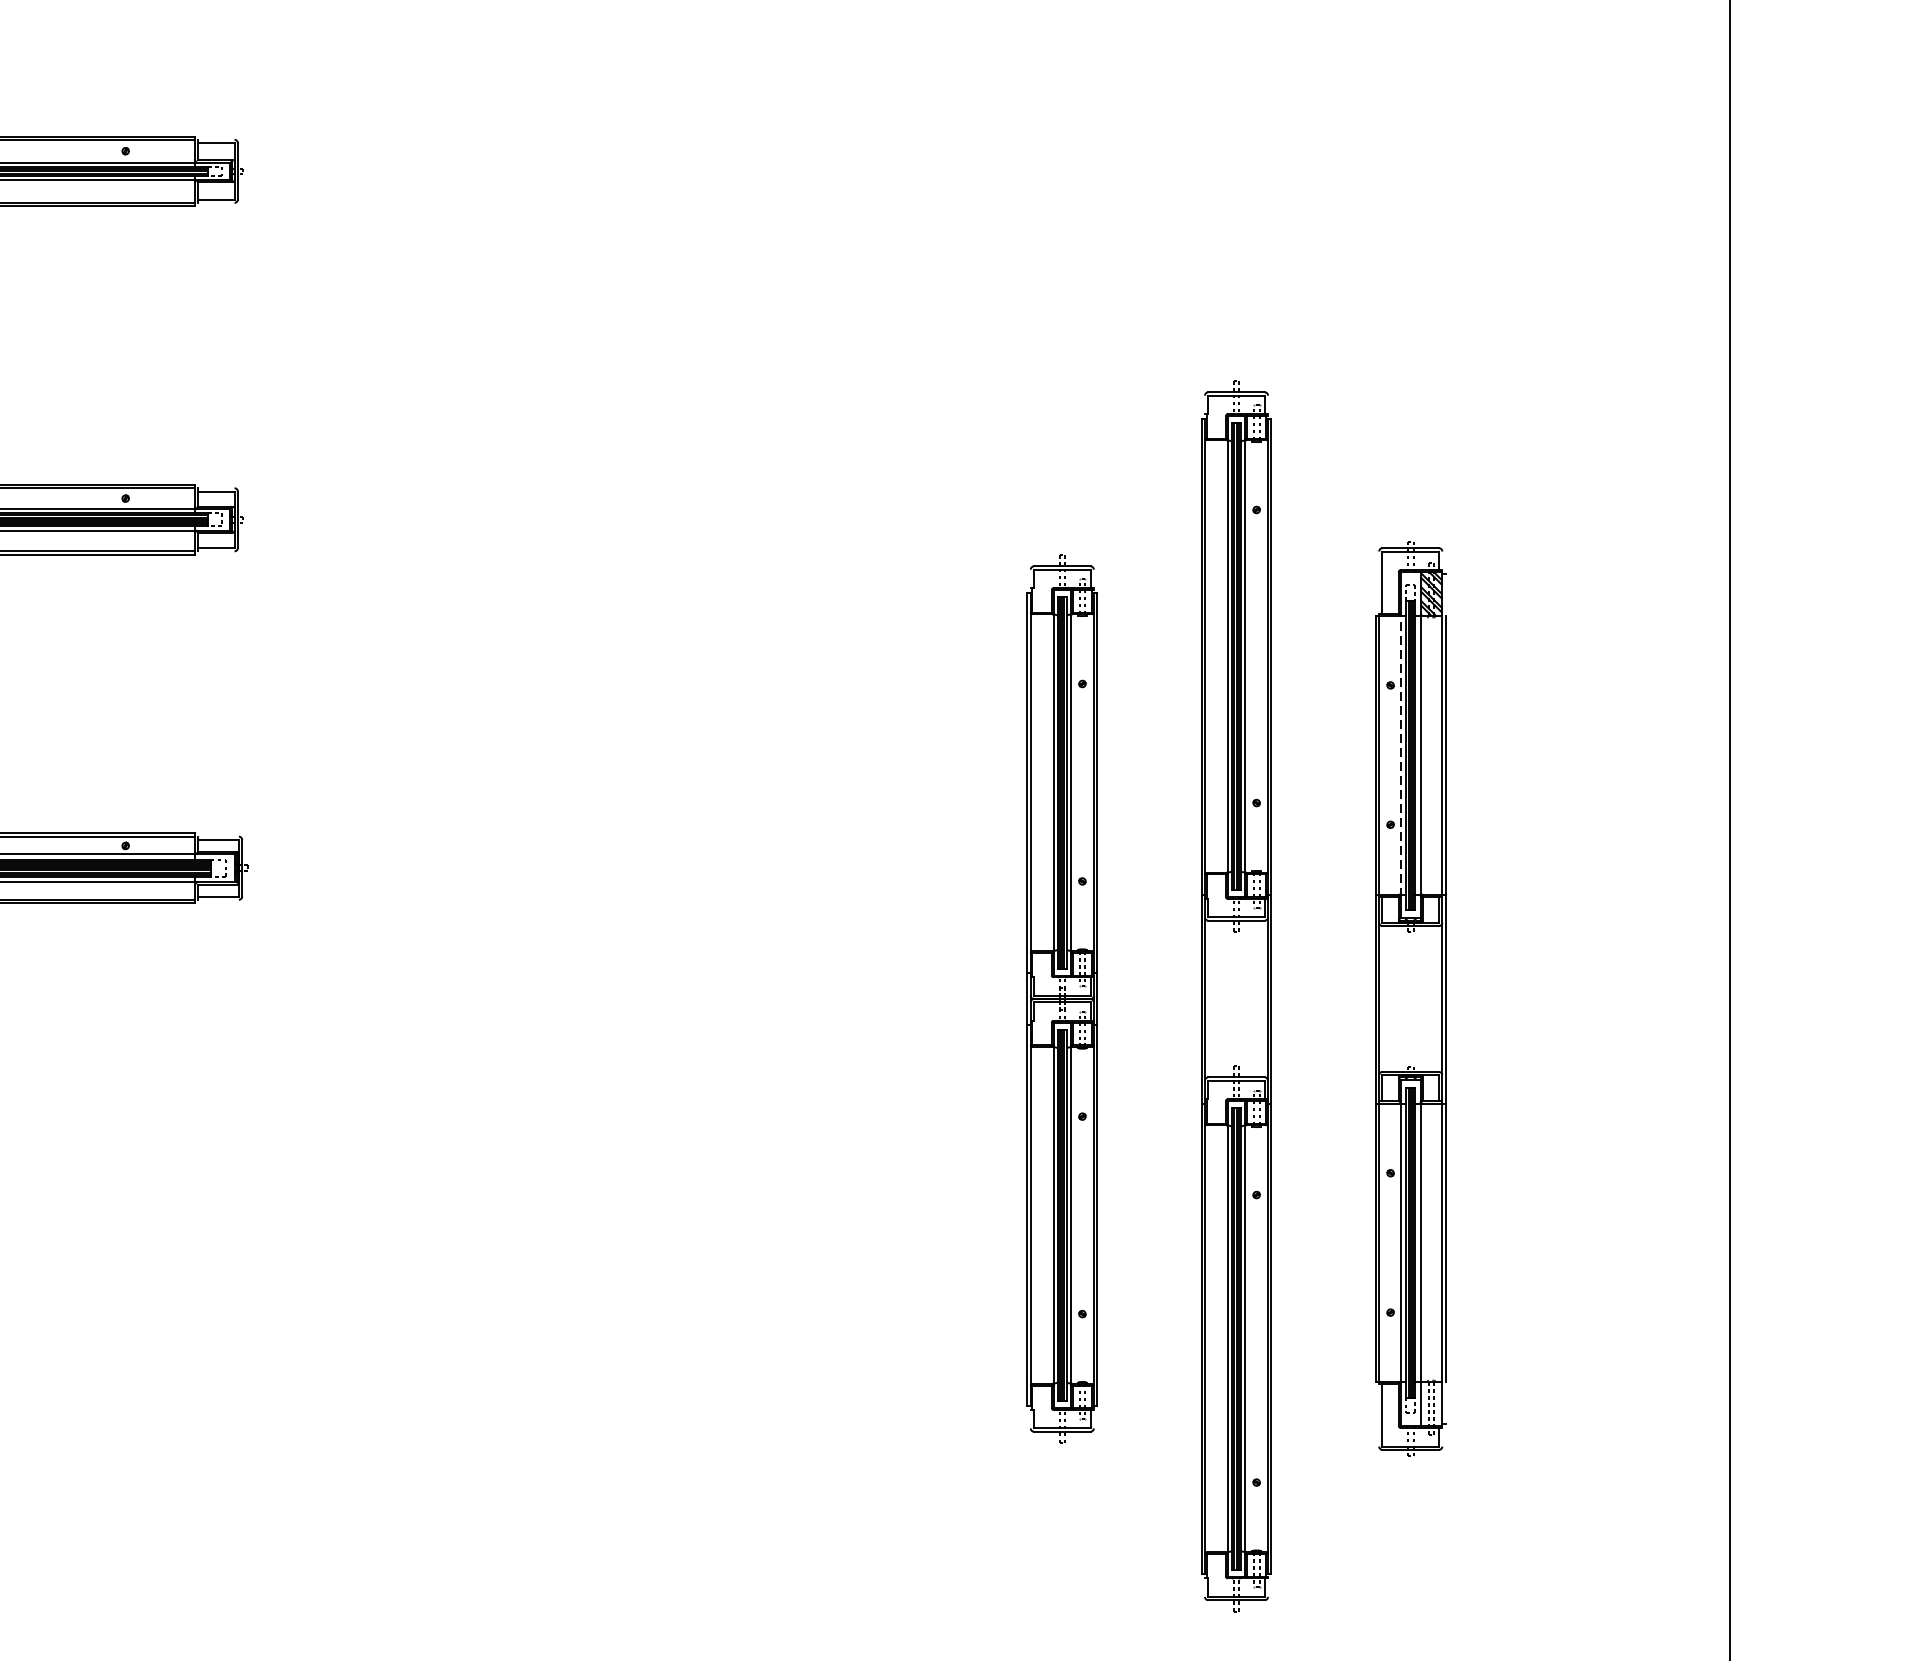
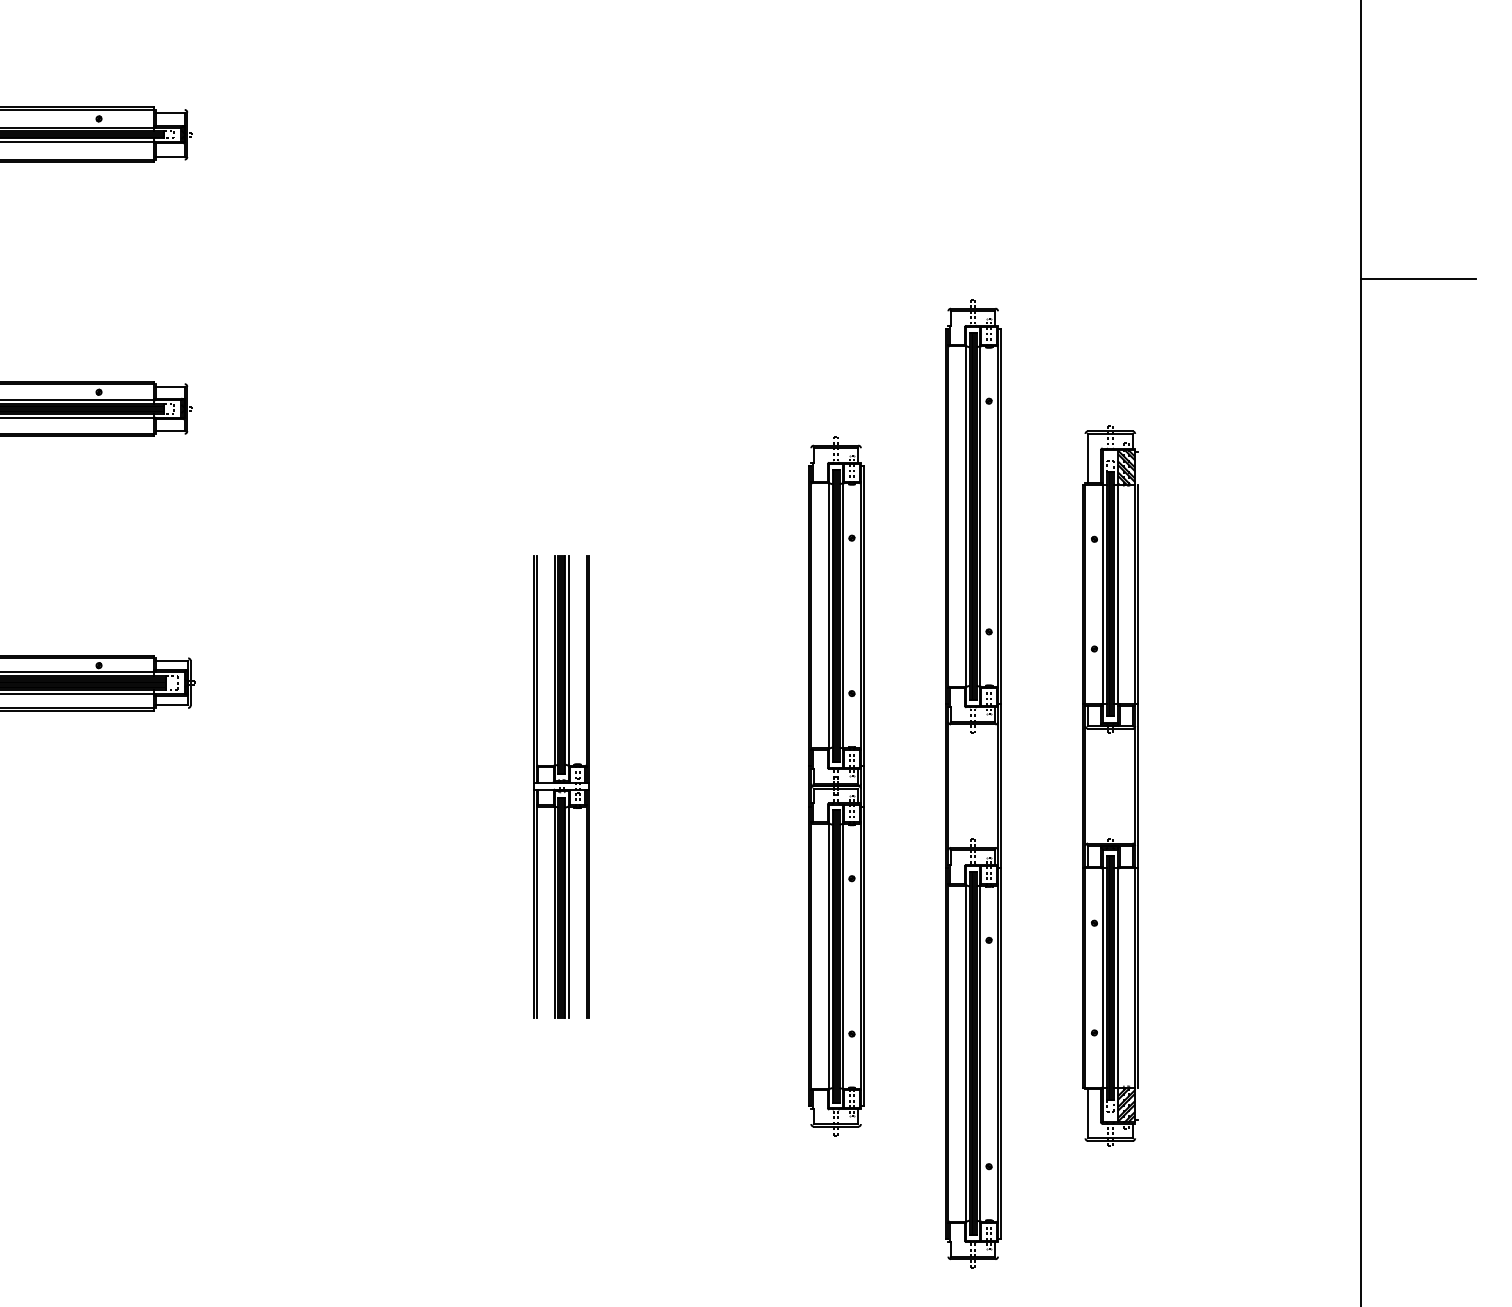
line: (1802, 355) -> (1418, 279), added
line: (1400, 754) -> (1102, 593), dashed -> solid
part: (713, 999) -> (561, 786), added
hatch: (1431, 1403) -> (1126, 1104), added

